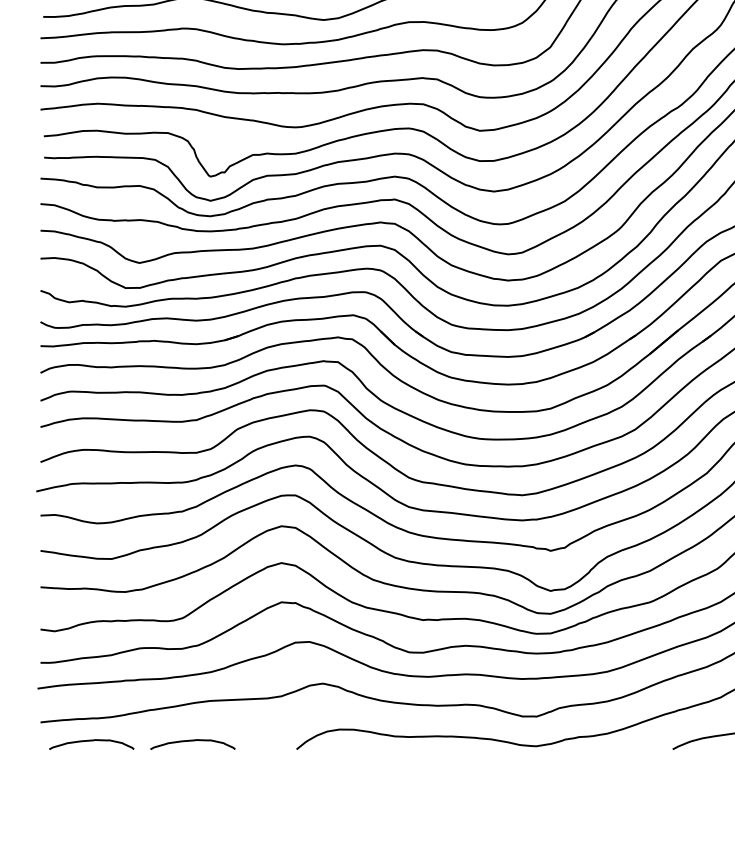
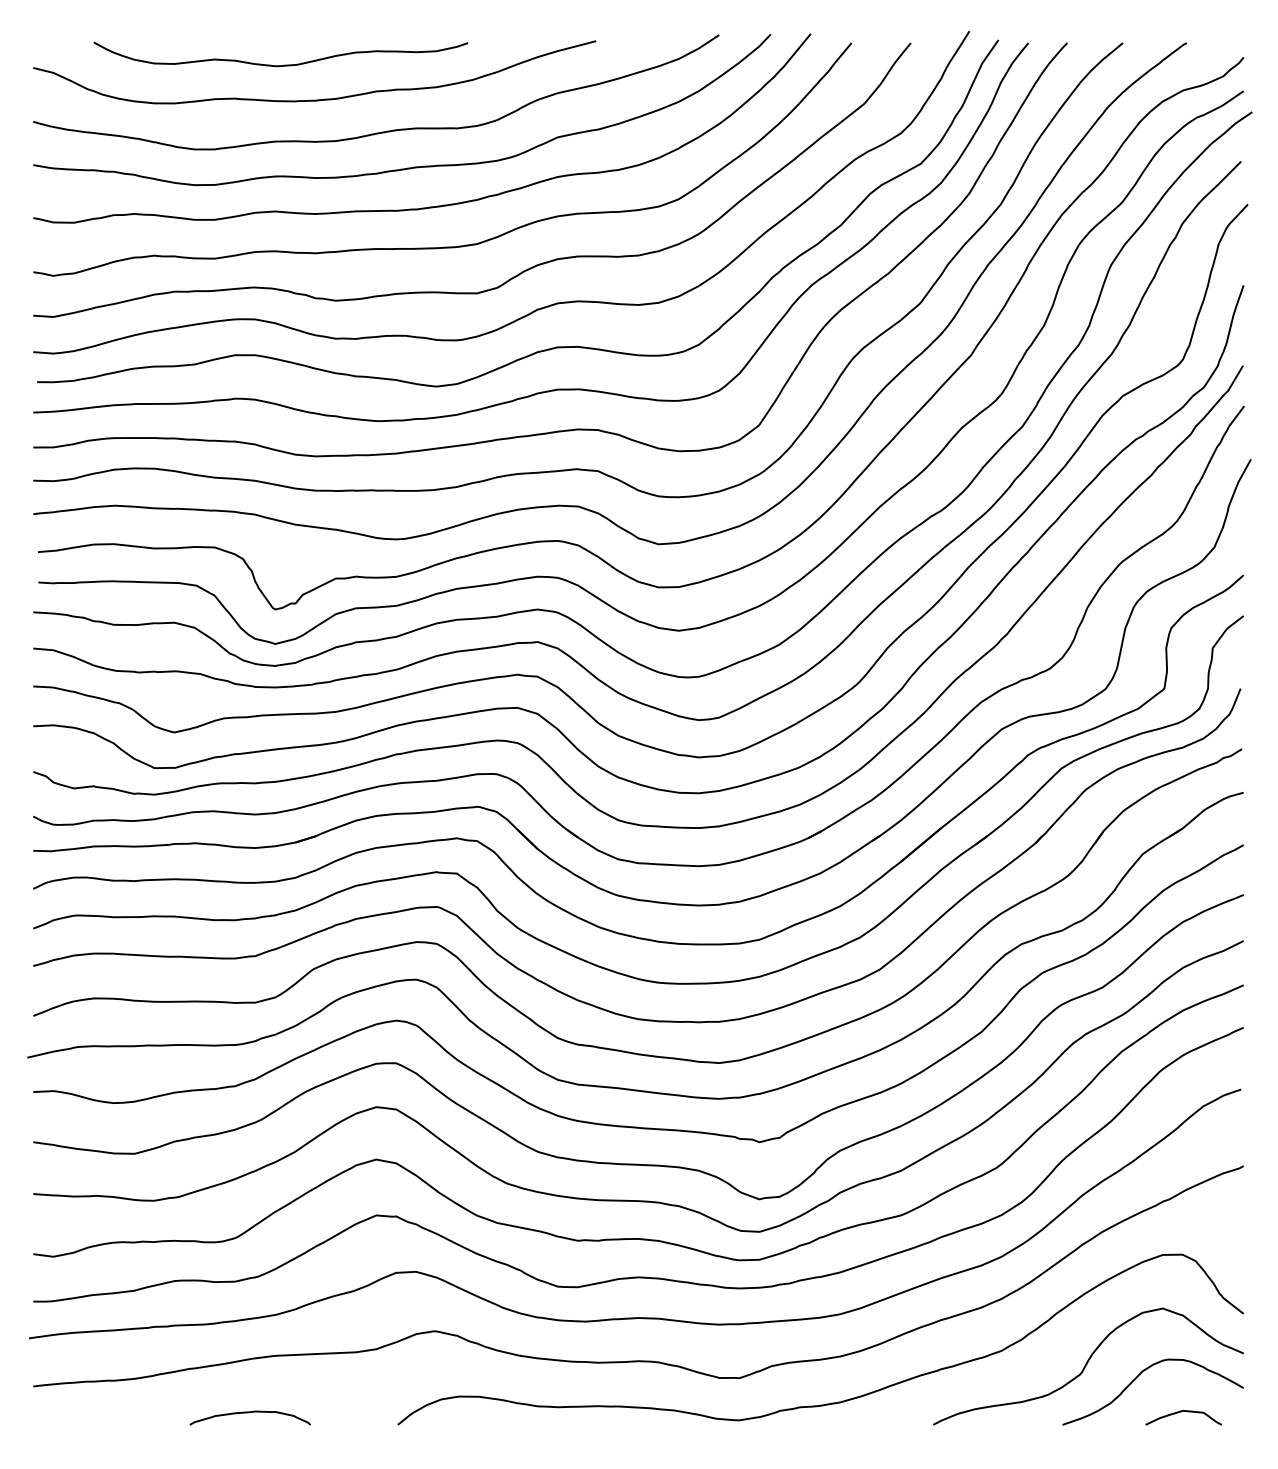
curve: (91, 741) -> (105, 1413), removed

